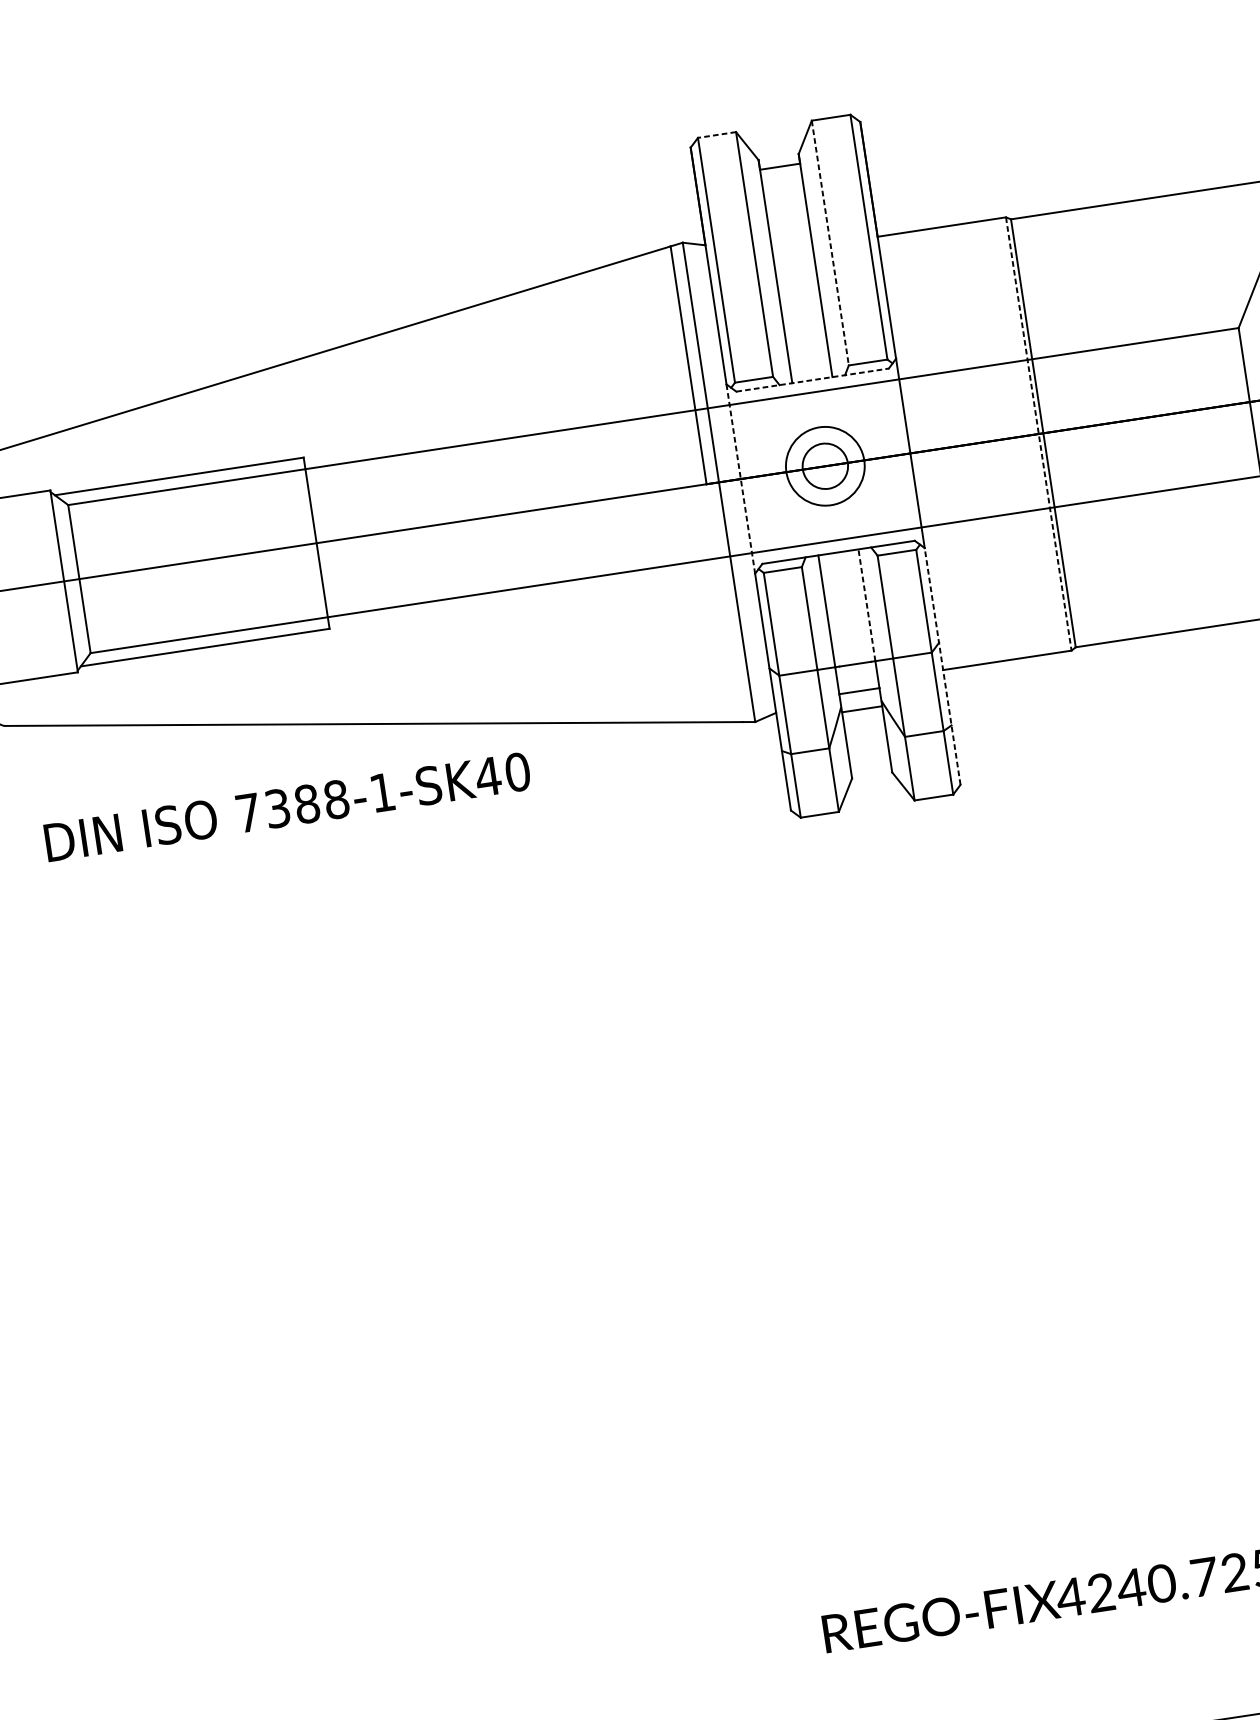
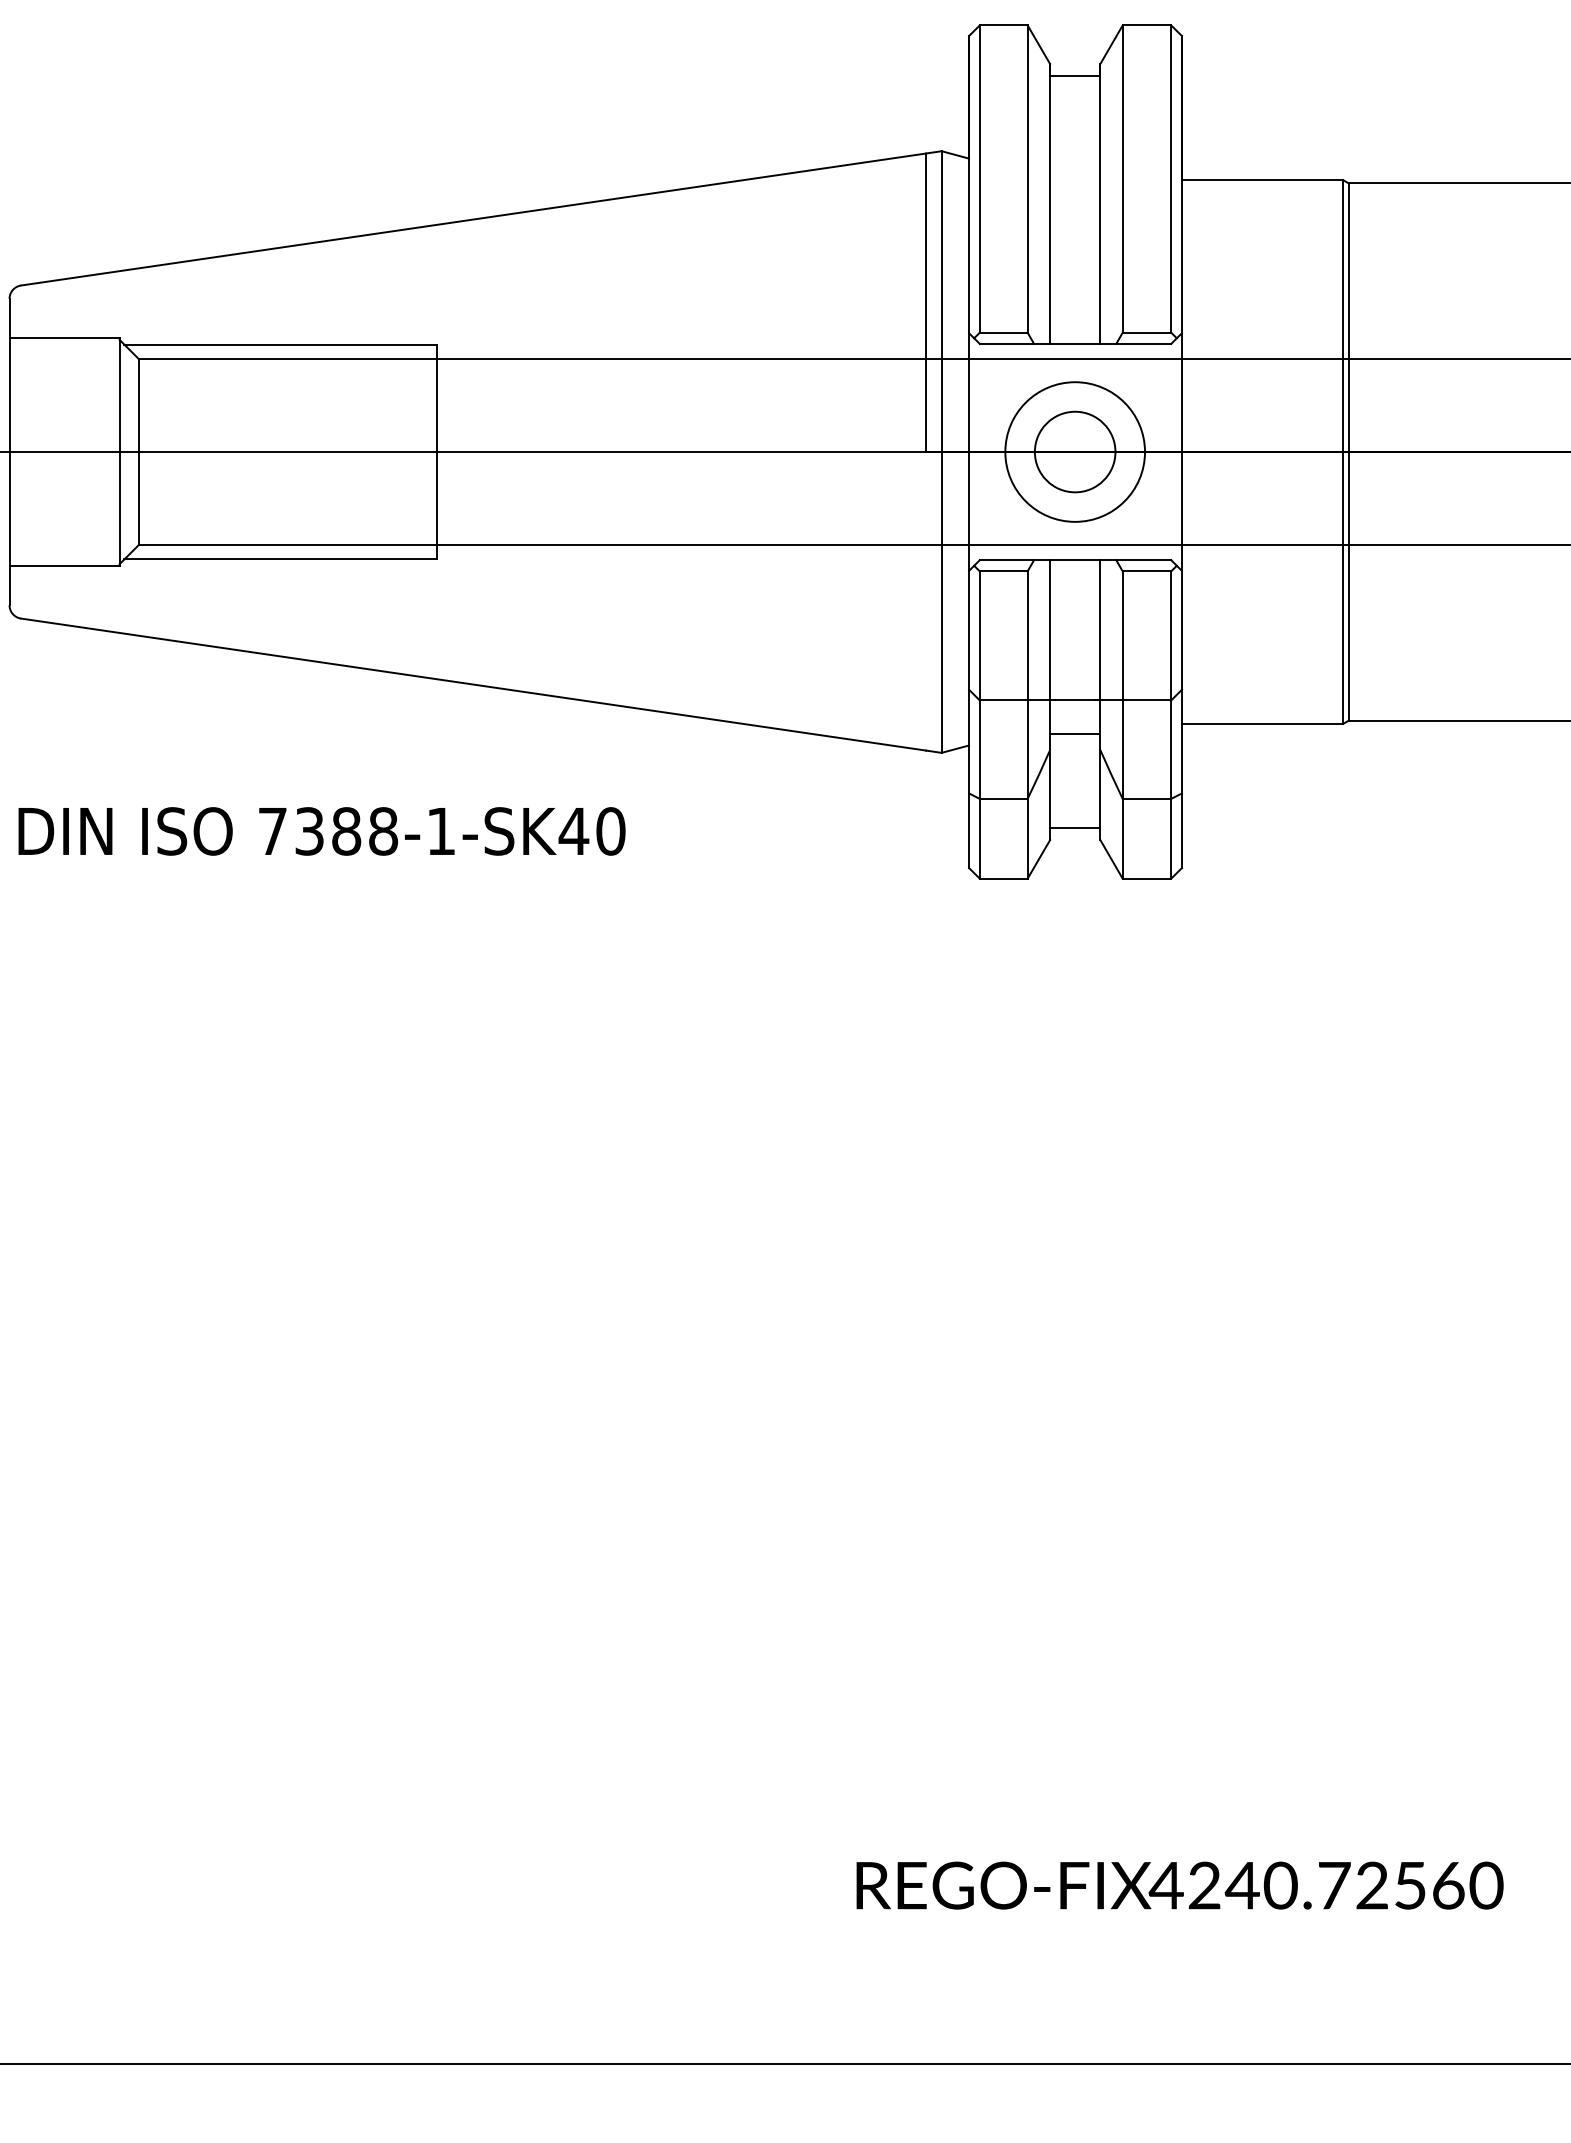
line: (716, 135) -> (1003, 25), dashed -> solid
line: (830, 243) -> (1122, 179), dashed -> solid
line: (812, 379) -> (1075, 343), dashed -> solid
line: (1039, 434) -> (1343, 452), dashed -> solid
circle: (824, 465) -> (1074, 451), size x1.43
circle: (825, 465) -> (1075, 451), size x1.43
line: (741, 479) -> (969, 452), dashed -> solid
line: (866, 604) -> (1100, 629), dashed -> solid
line: (942, 666) -> (1181, 719), dashed -> solid
line: (862, 709) -> (1075, 828), moved
text: (287, 807) -> (321, 831), moved

